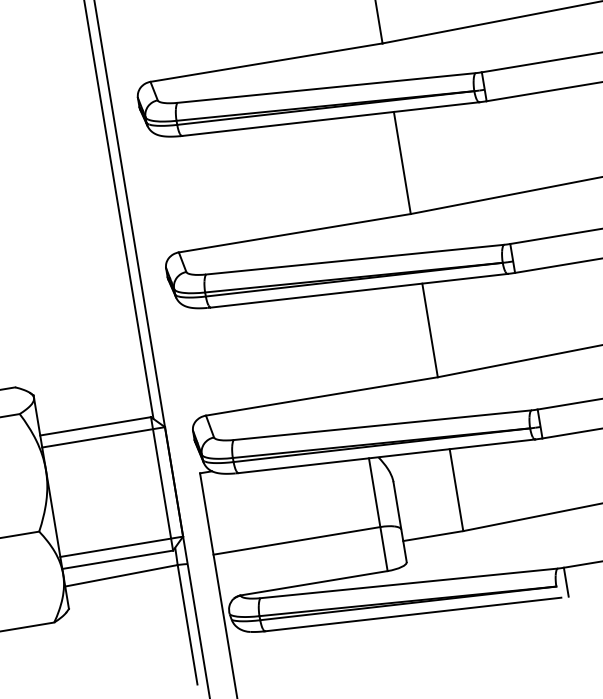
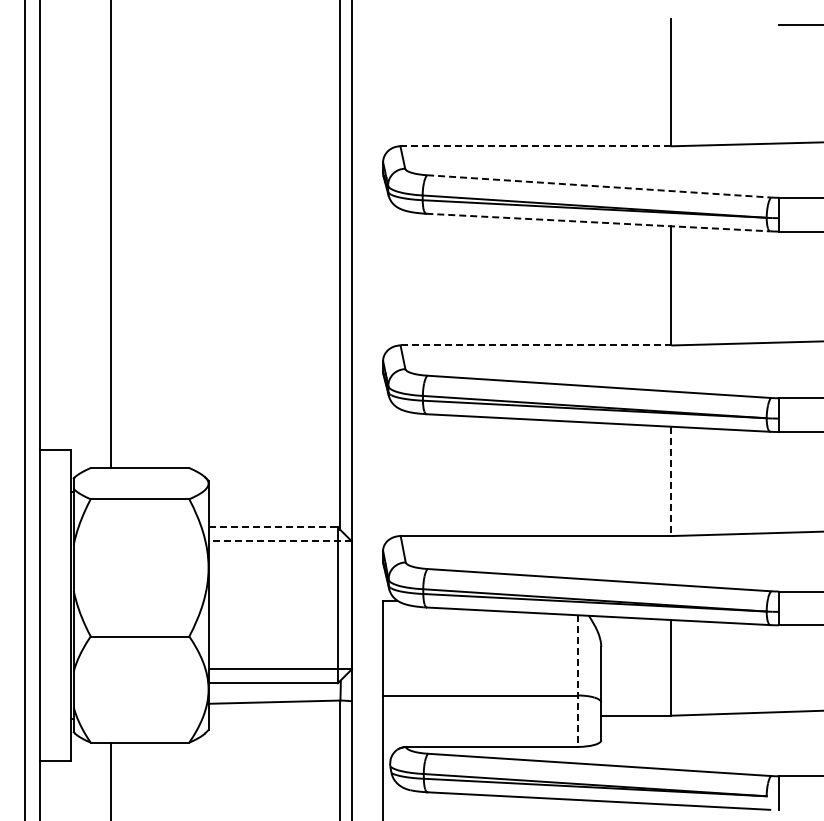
line: (267, 62) -> (536, 146), solid -> dashed
line: (326, 88) -> (599, 186), solid -> dashed
line: (330, 119) -> (598, 222), solid -> dashed
line: (295, 233) -> (536, 345), solid -> dashed
line: (430, 330) -> (671, 481), solid -> dashed
line: (95, 426) -> (273, 527), solid -> dashed
line: (103, 437) -> (280, 541), solid -> dashed
line: (378, 515) -> (577, 681), solid -> dashed

